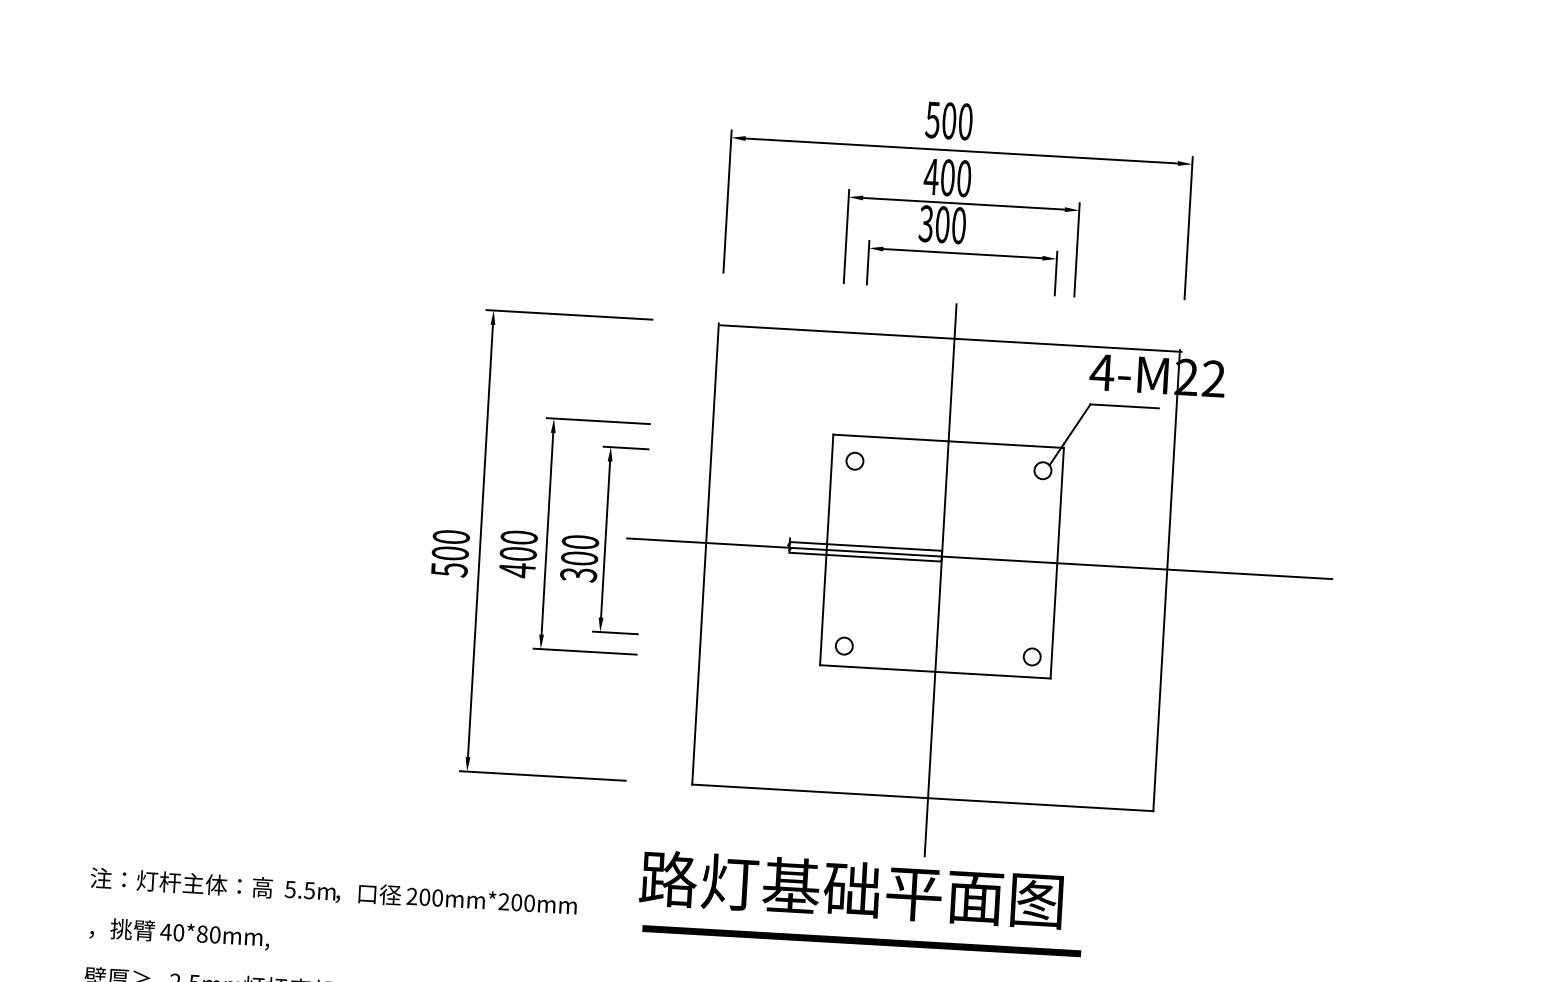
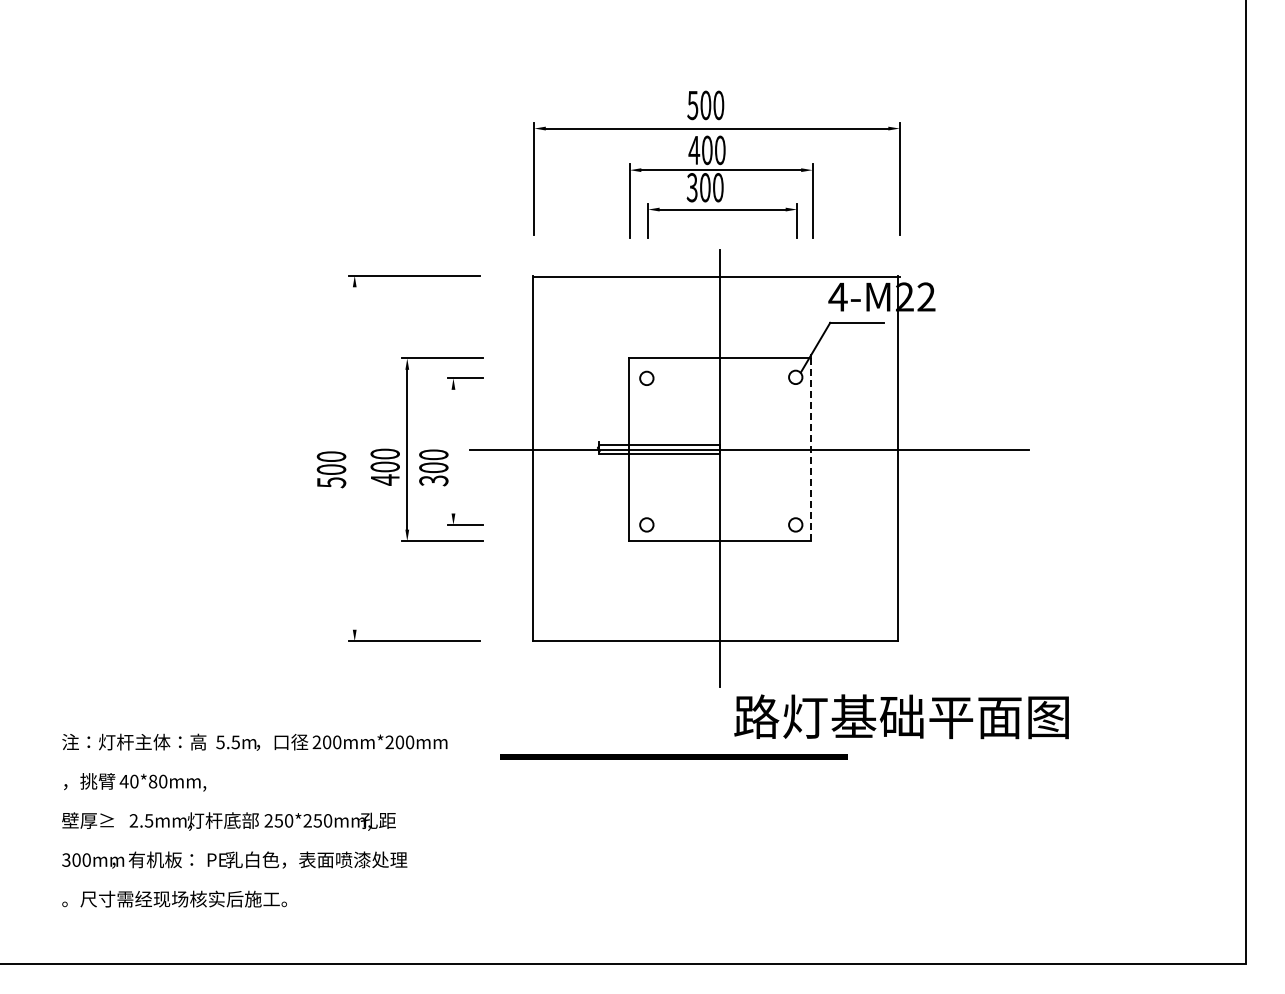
line: (605, 539) -> (453, 451), removed
line: (480, 541) -> (354, 458), removed
line: (1057, 564) -> (811, 450), solid -> dashed
text: (851, 889) -> (901, 716), moved

